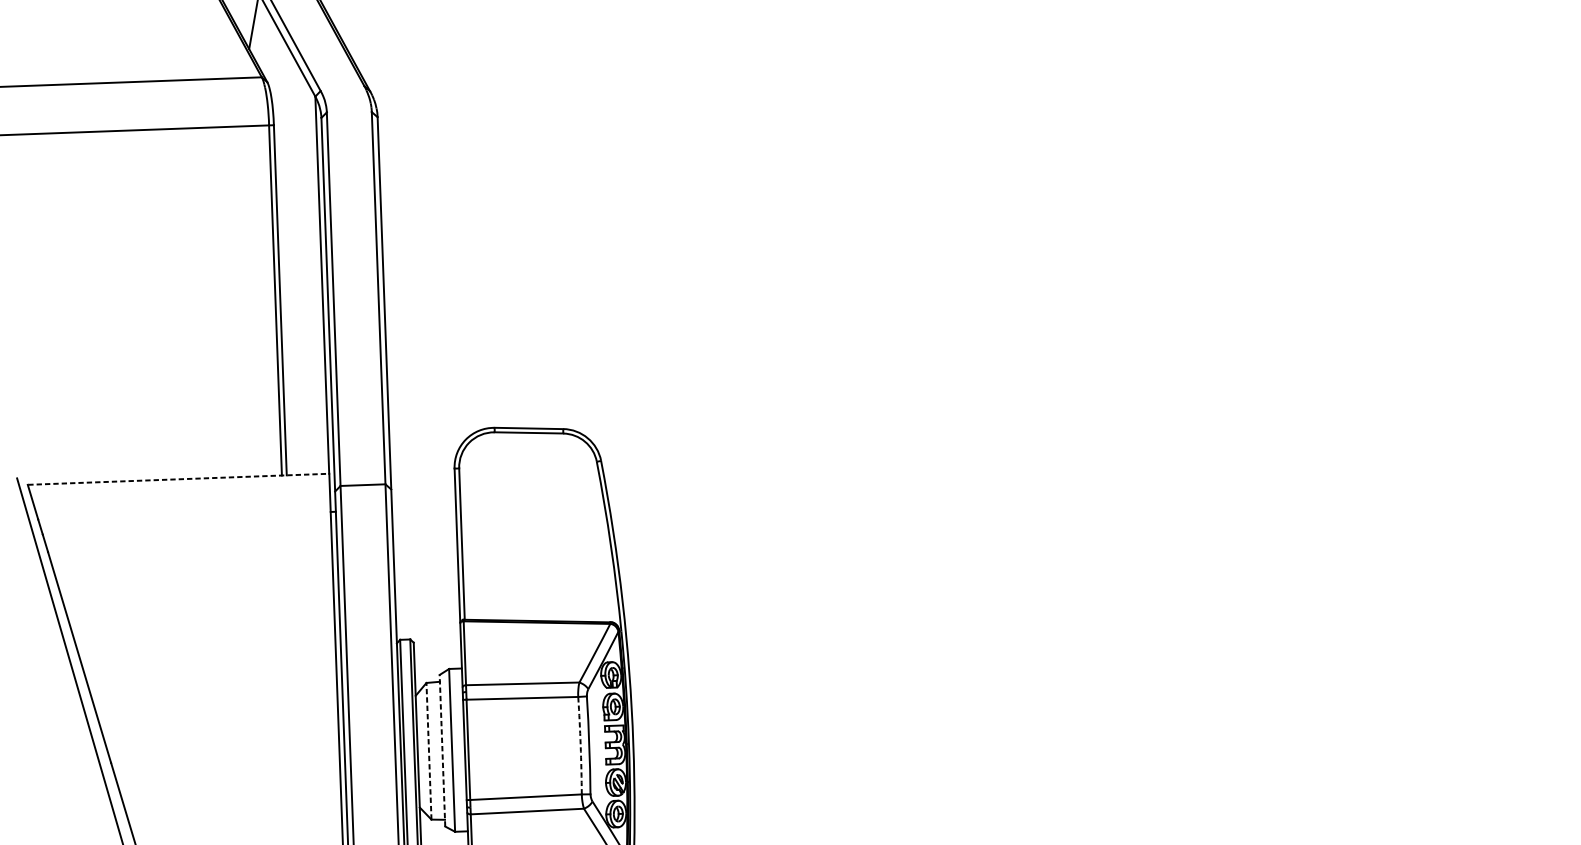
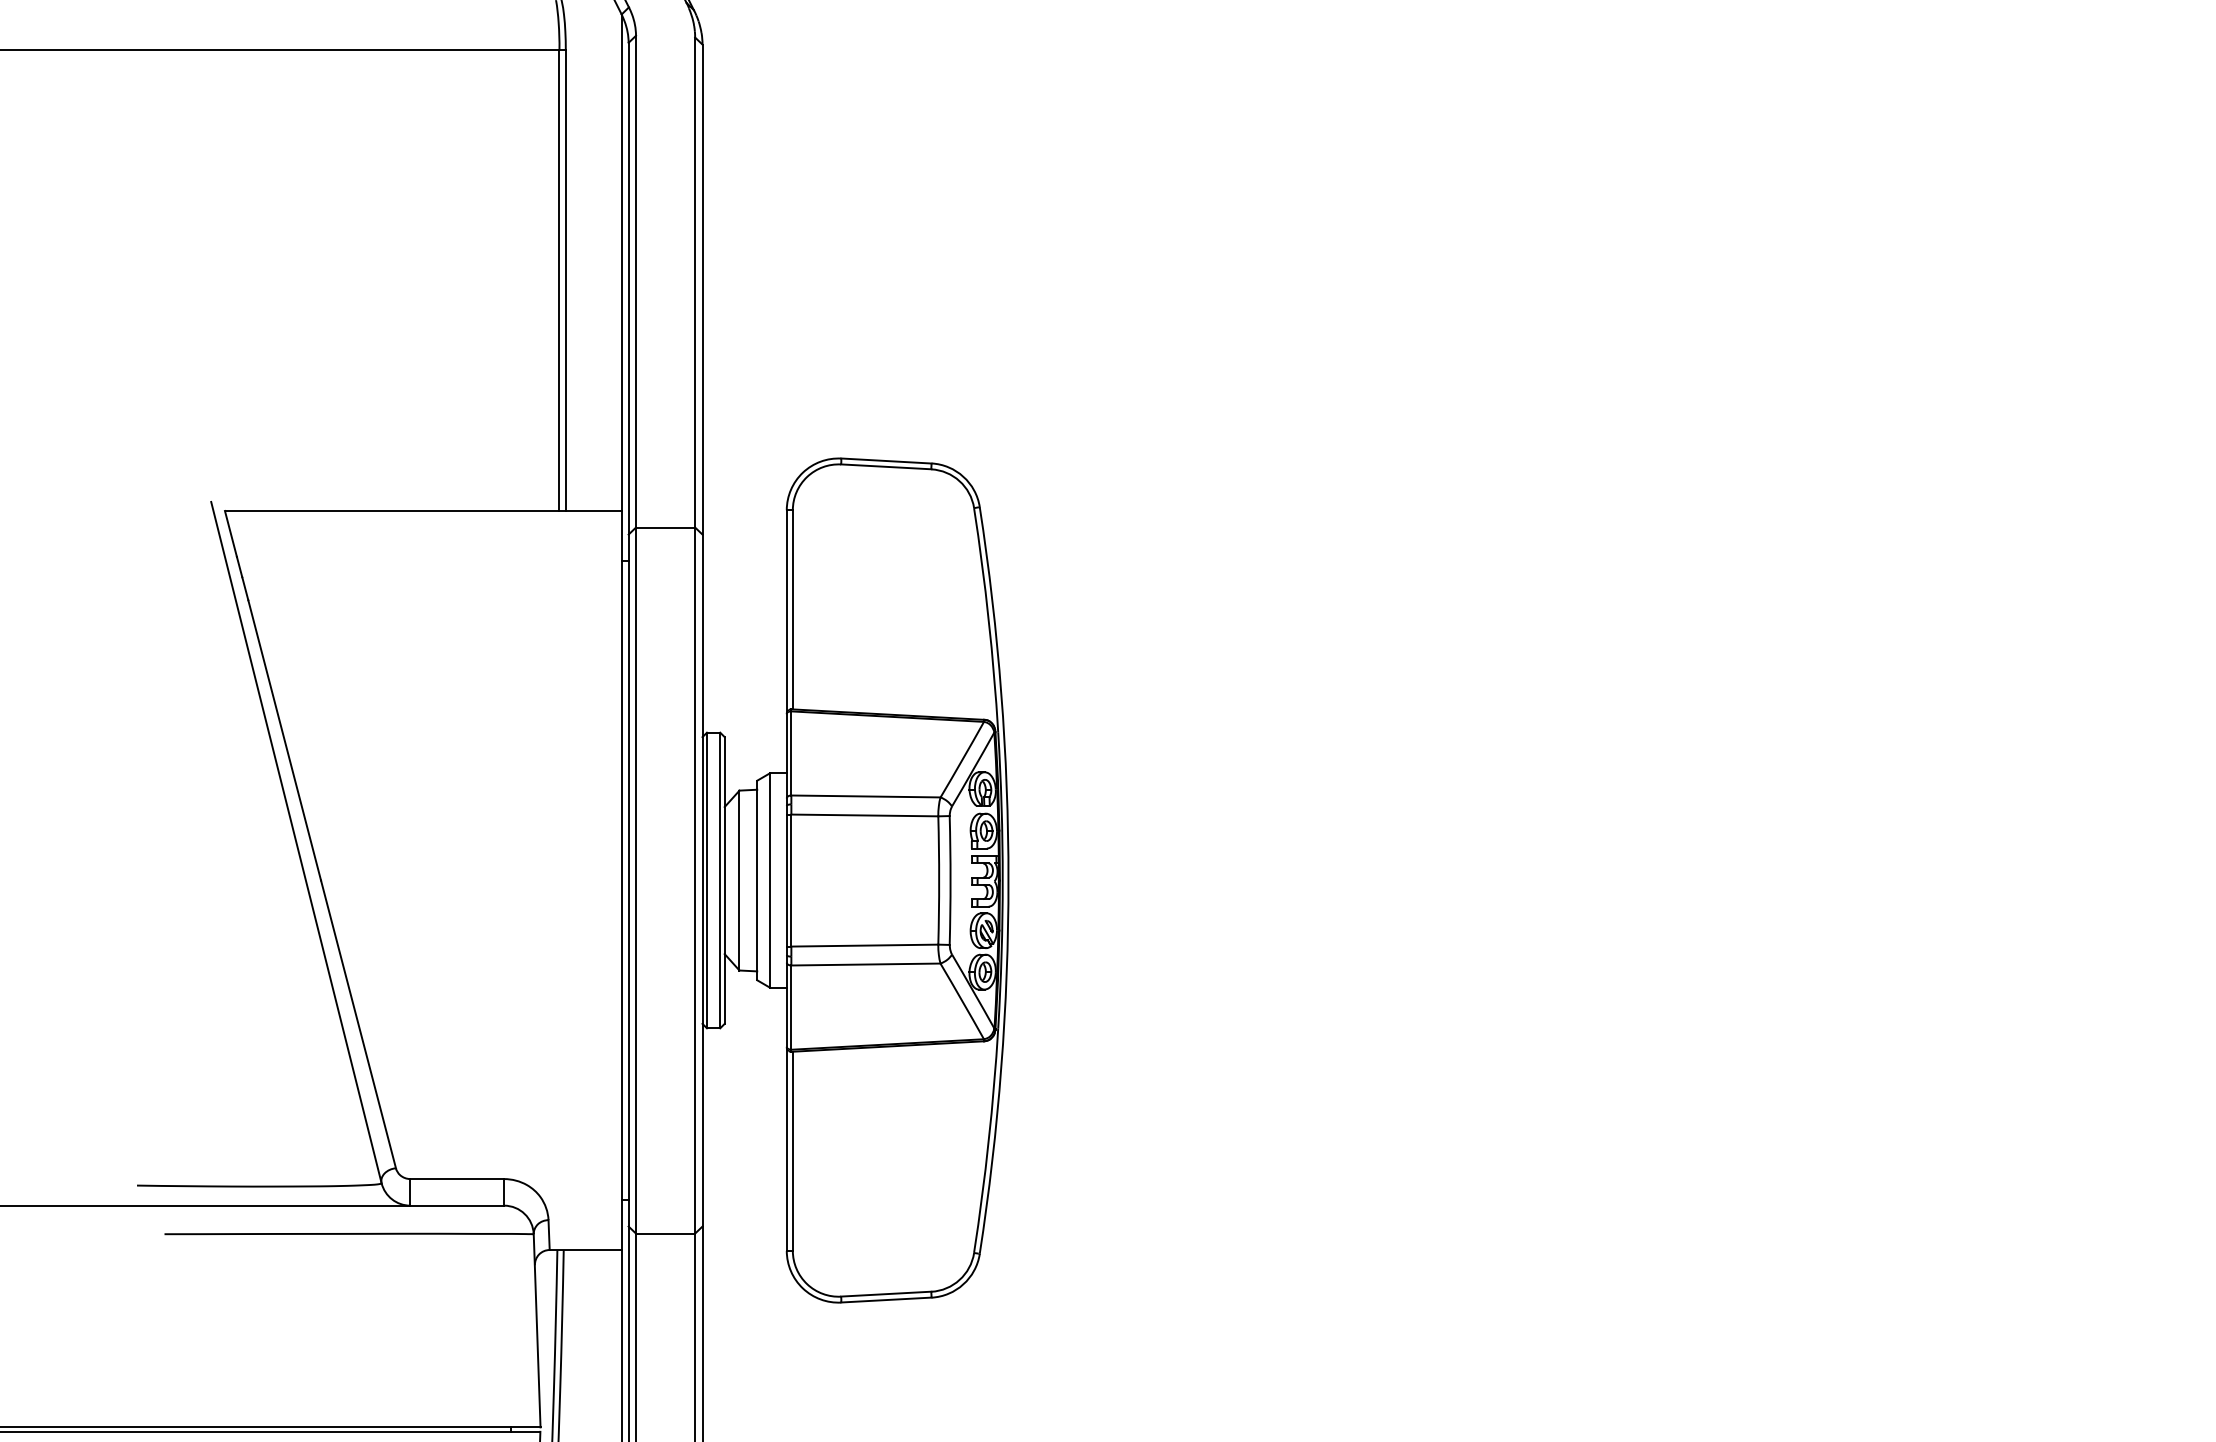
line: (179, 478) -> (424, 510), dashed -> solid
arc: (580, 745) -> (939, 880), dashed -> solid
line: (442, 750) -> (757, 880), dashed -> solid
line: (428, 751) -> (739, 880), dashed -> solid

